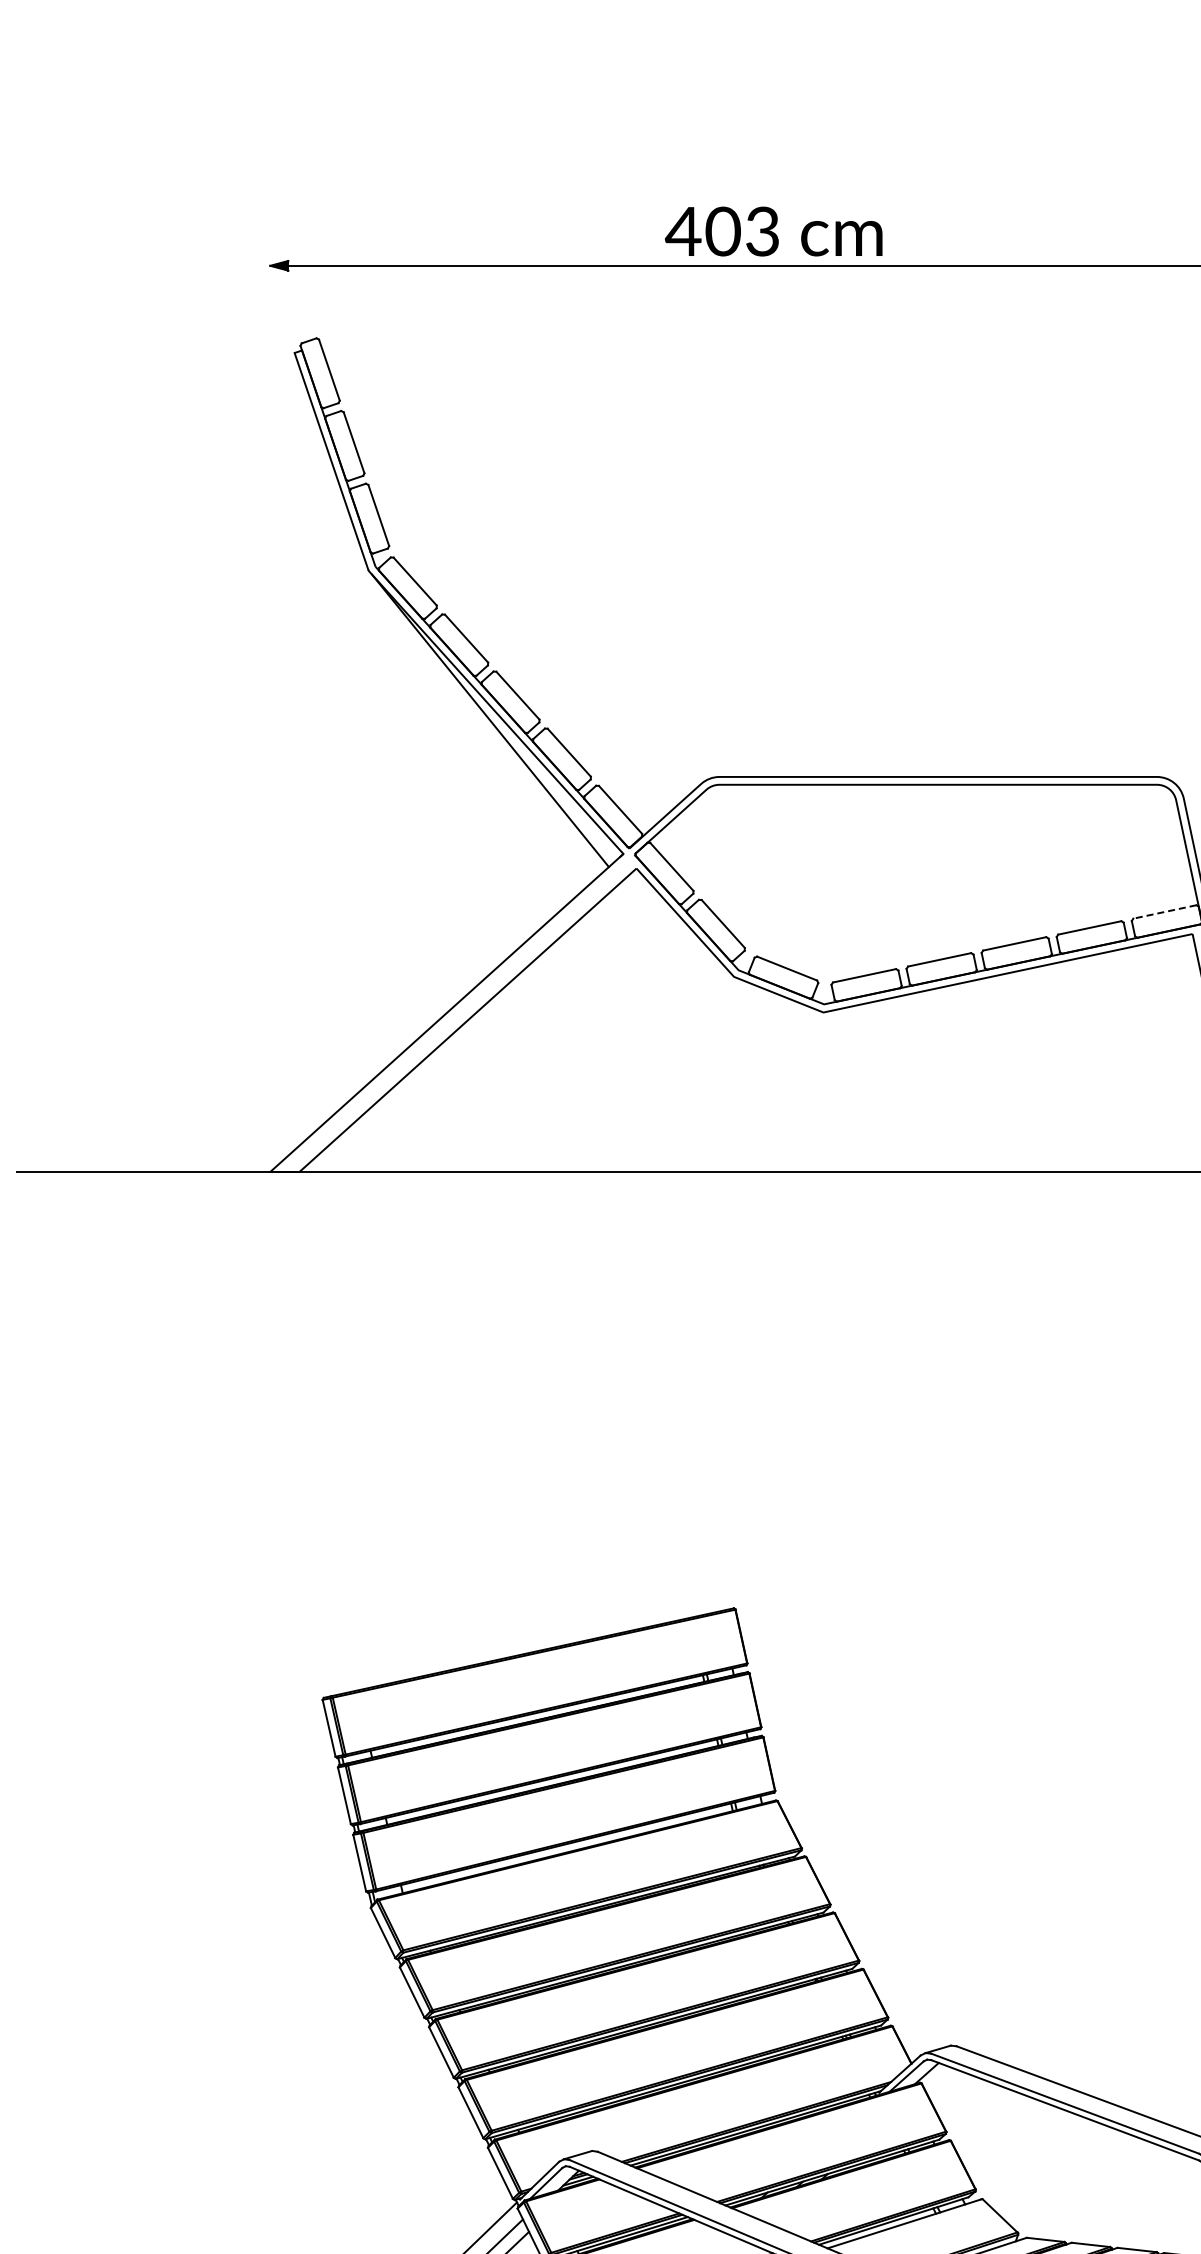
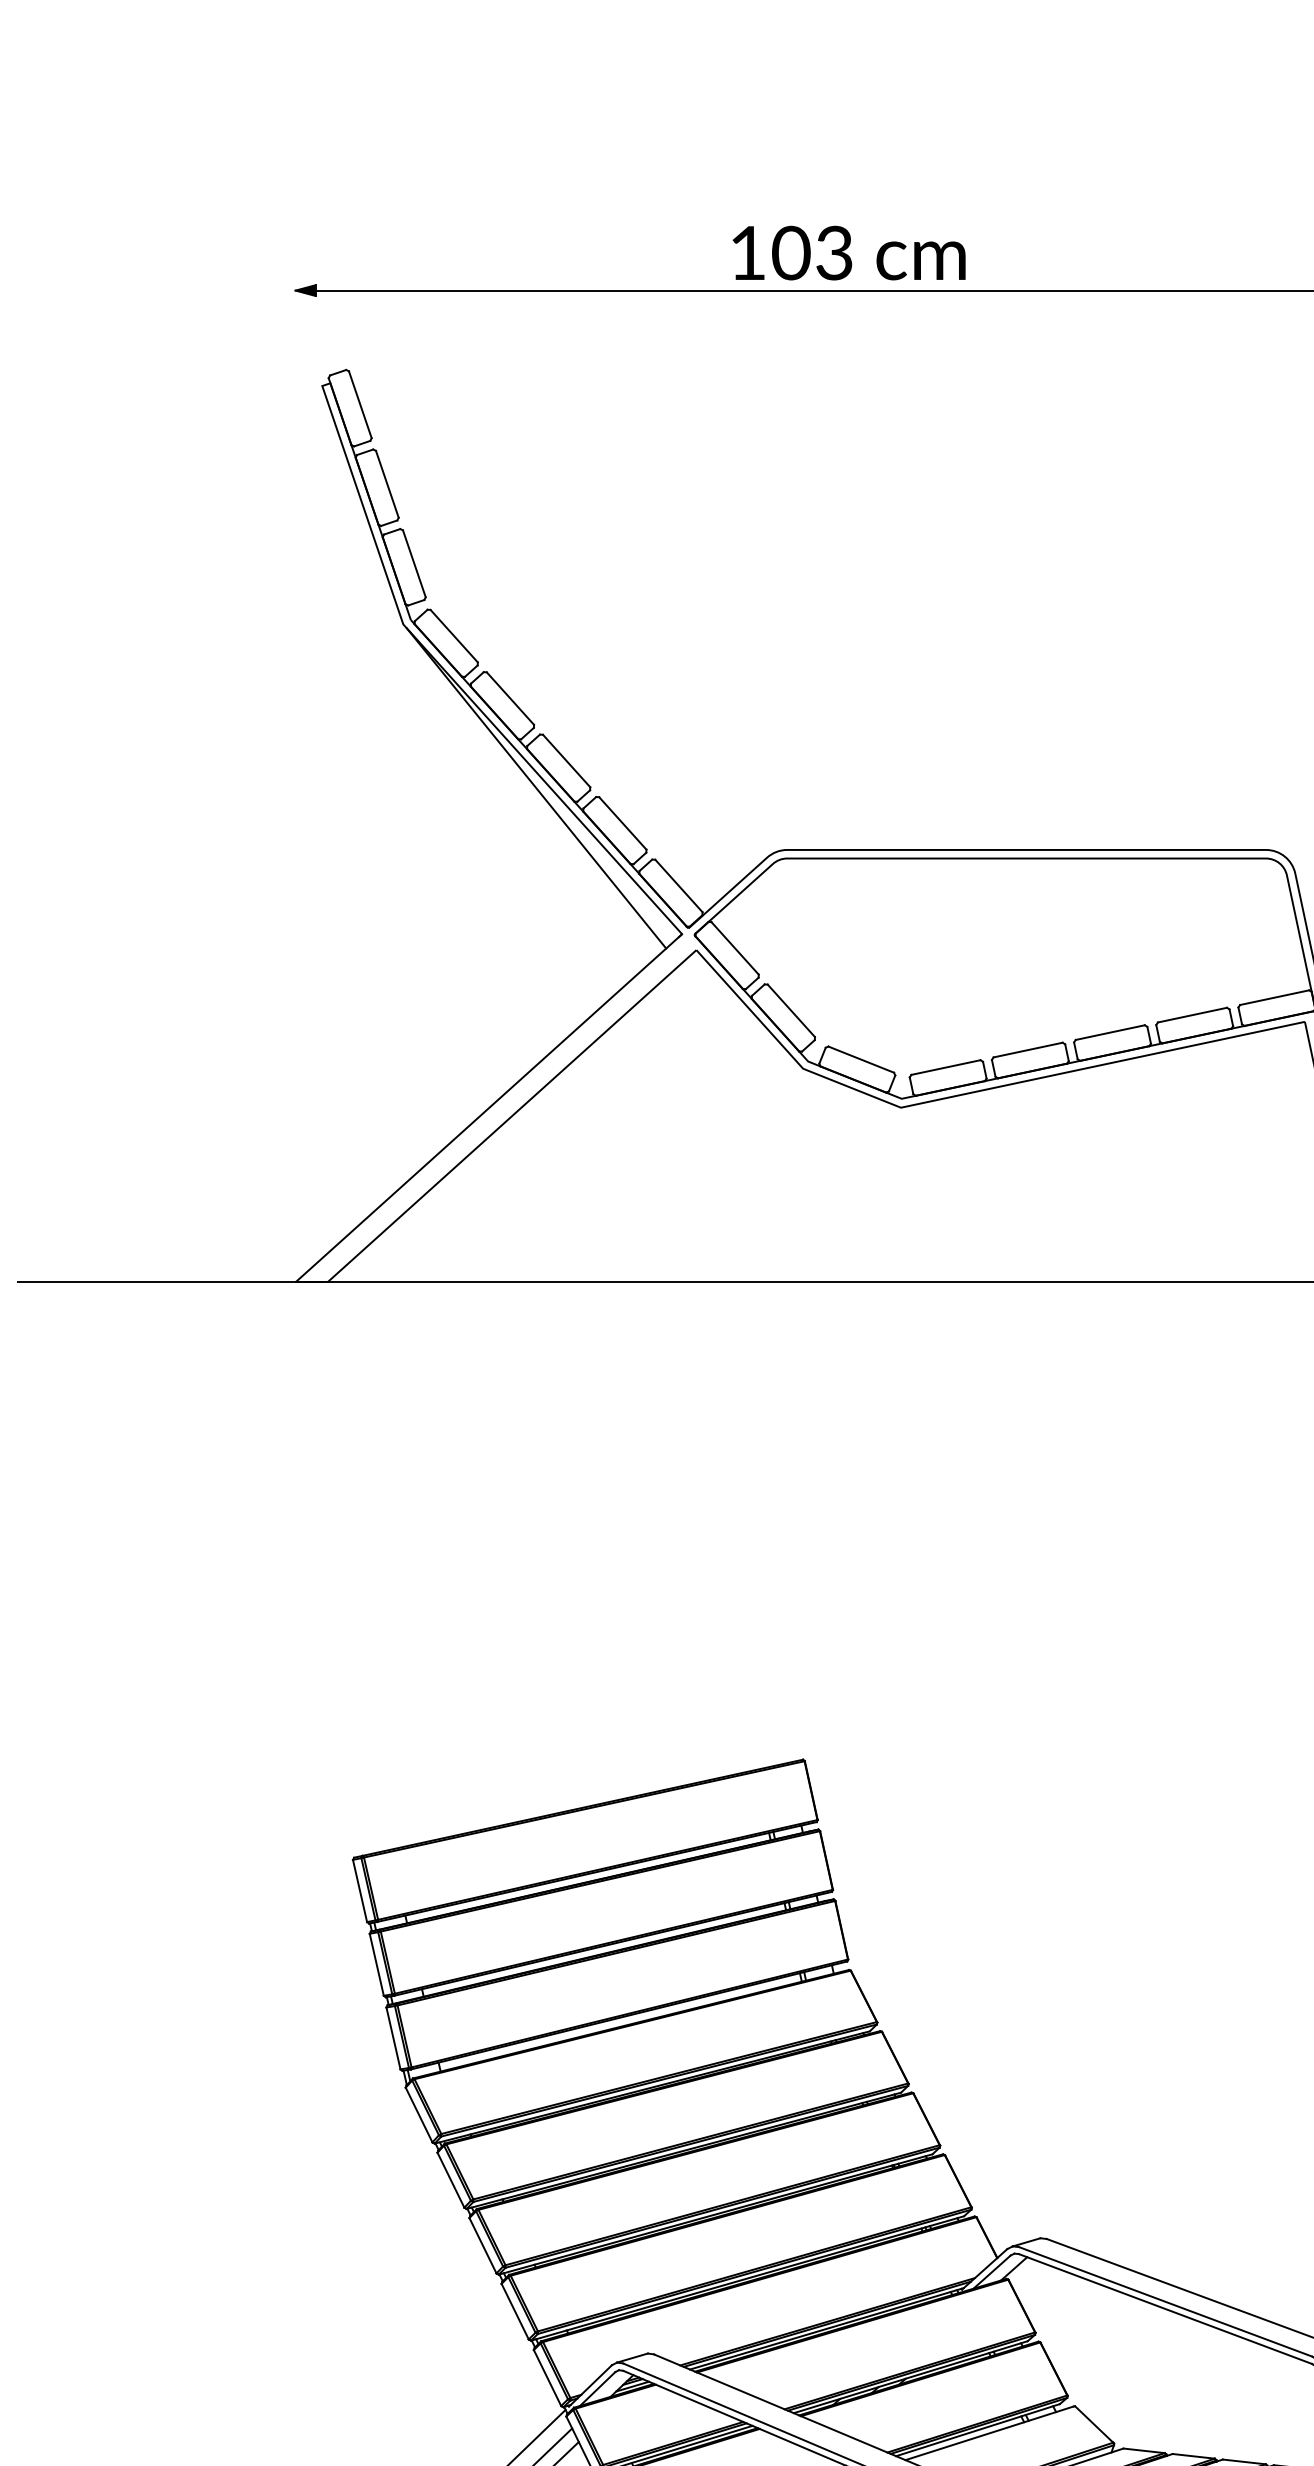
text: (682, 231) -> (746, 253), 403 -> 103
line: (1164, 912) -> (1274, 998), dashed -> solid

